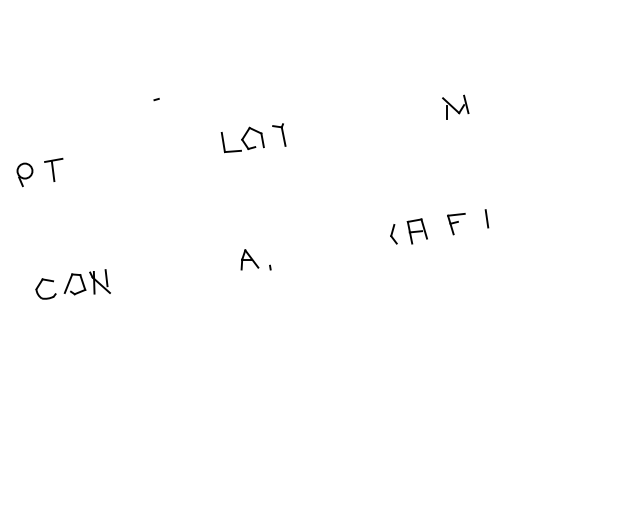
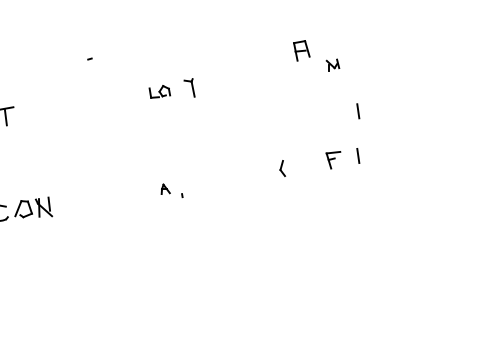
part: (455, 106) -> (332, 64), size x0.6
part: (242, 139) -> (159, 91), size x0.6
line: (486, 163) -> (357, 111), added
part: (416, 231) -> (301, 50), moved
part: (249, 259) -> (165, 189), size x0.6

